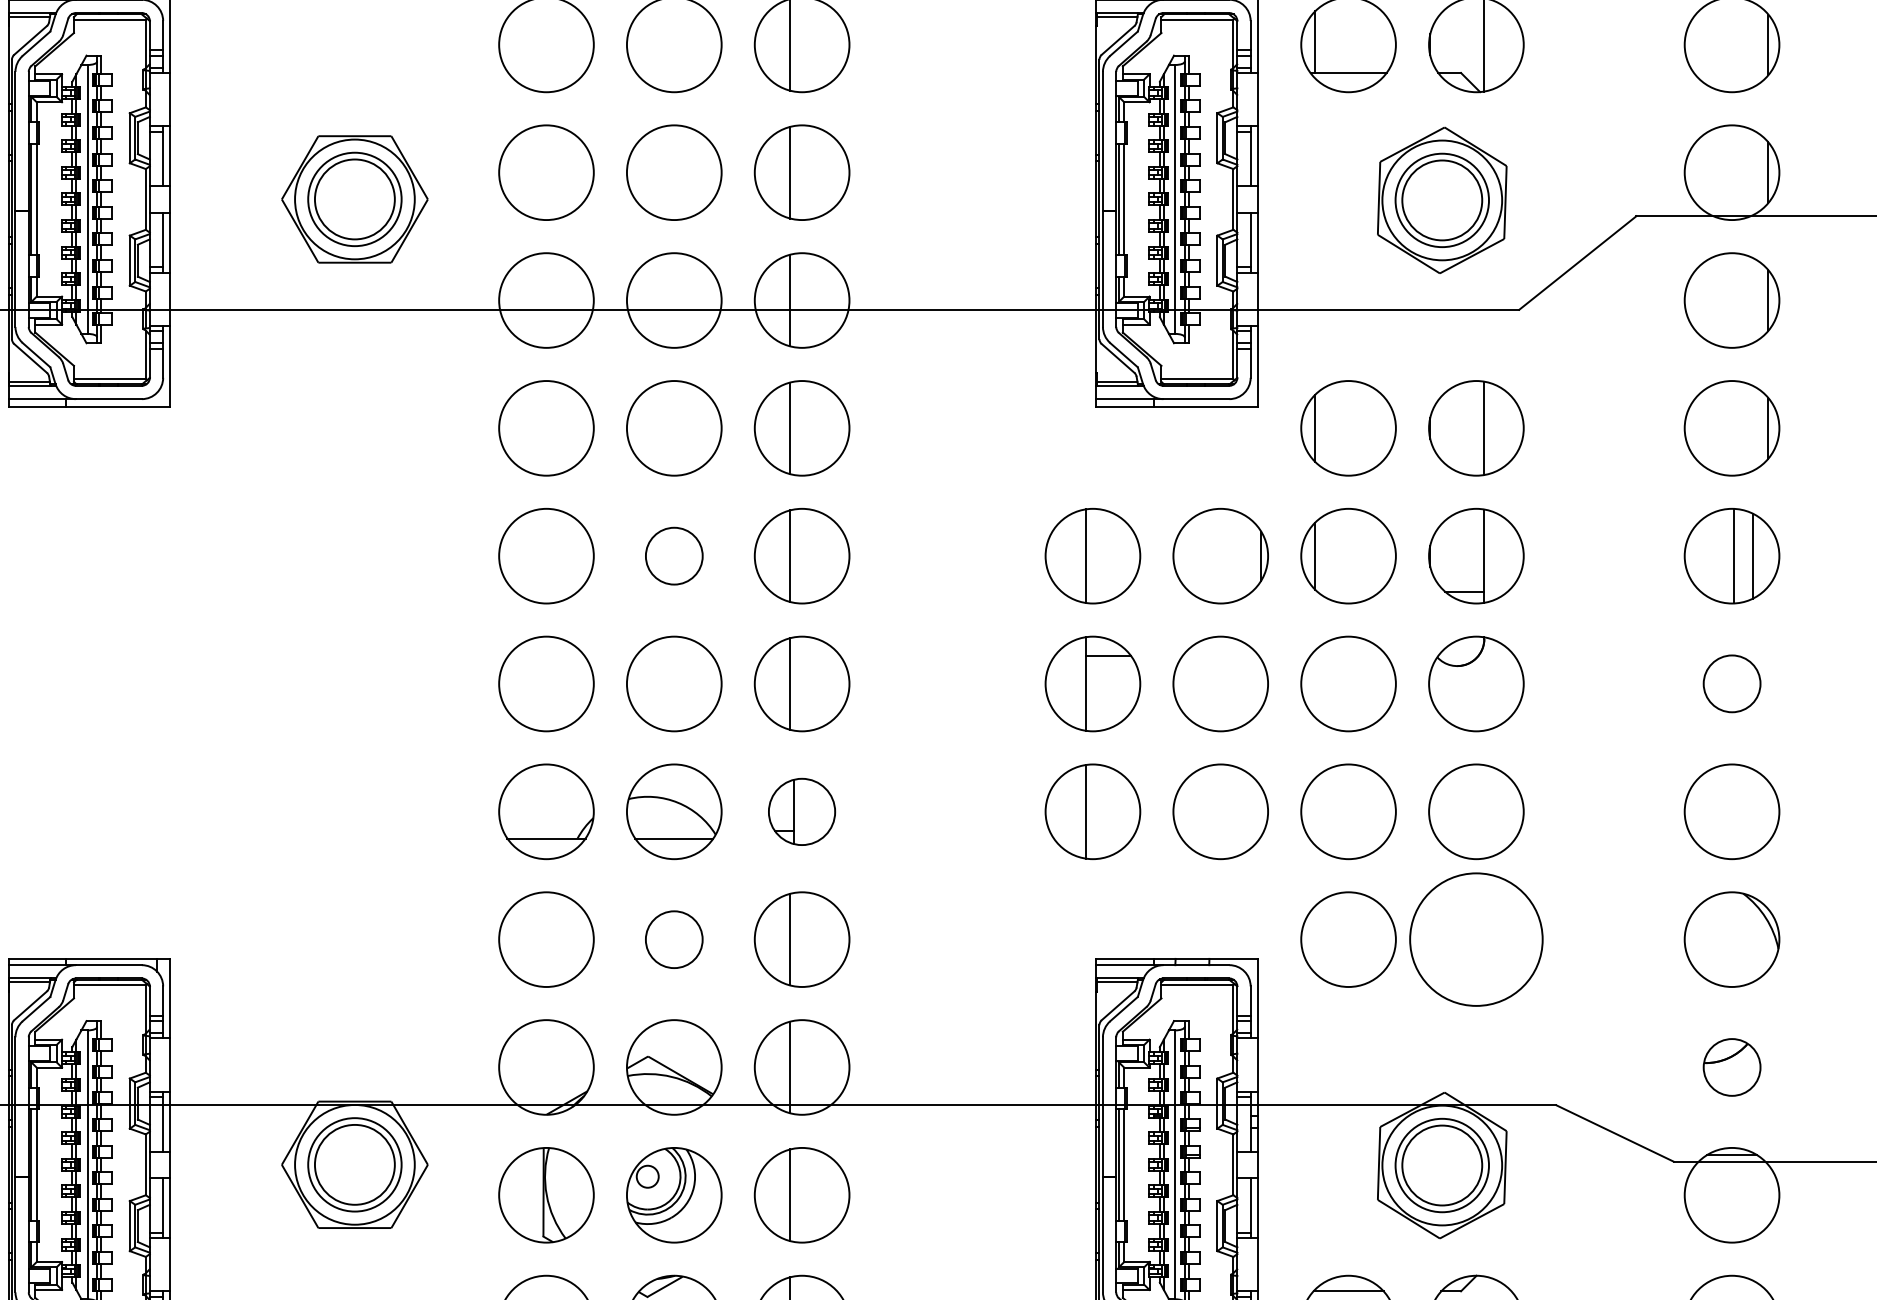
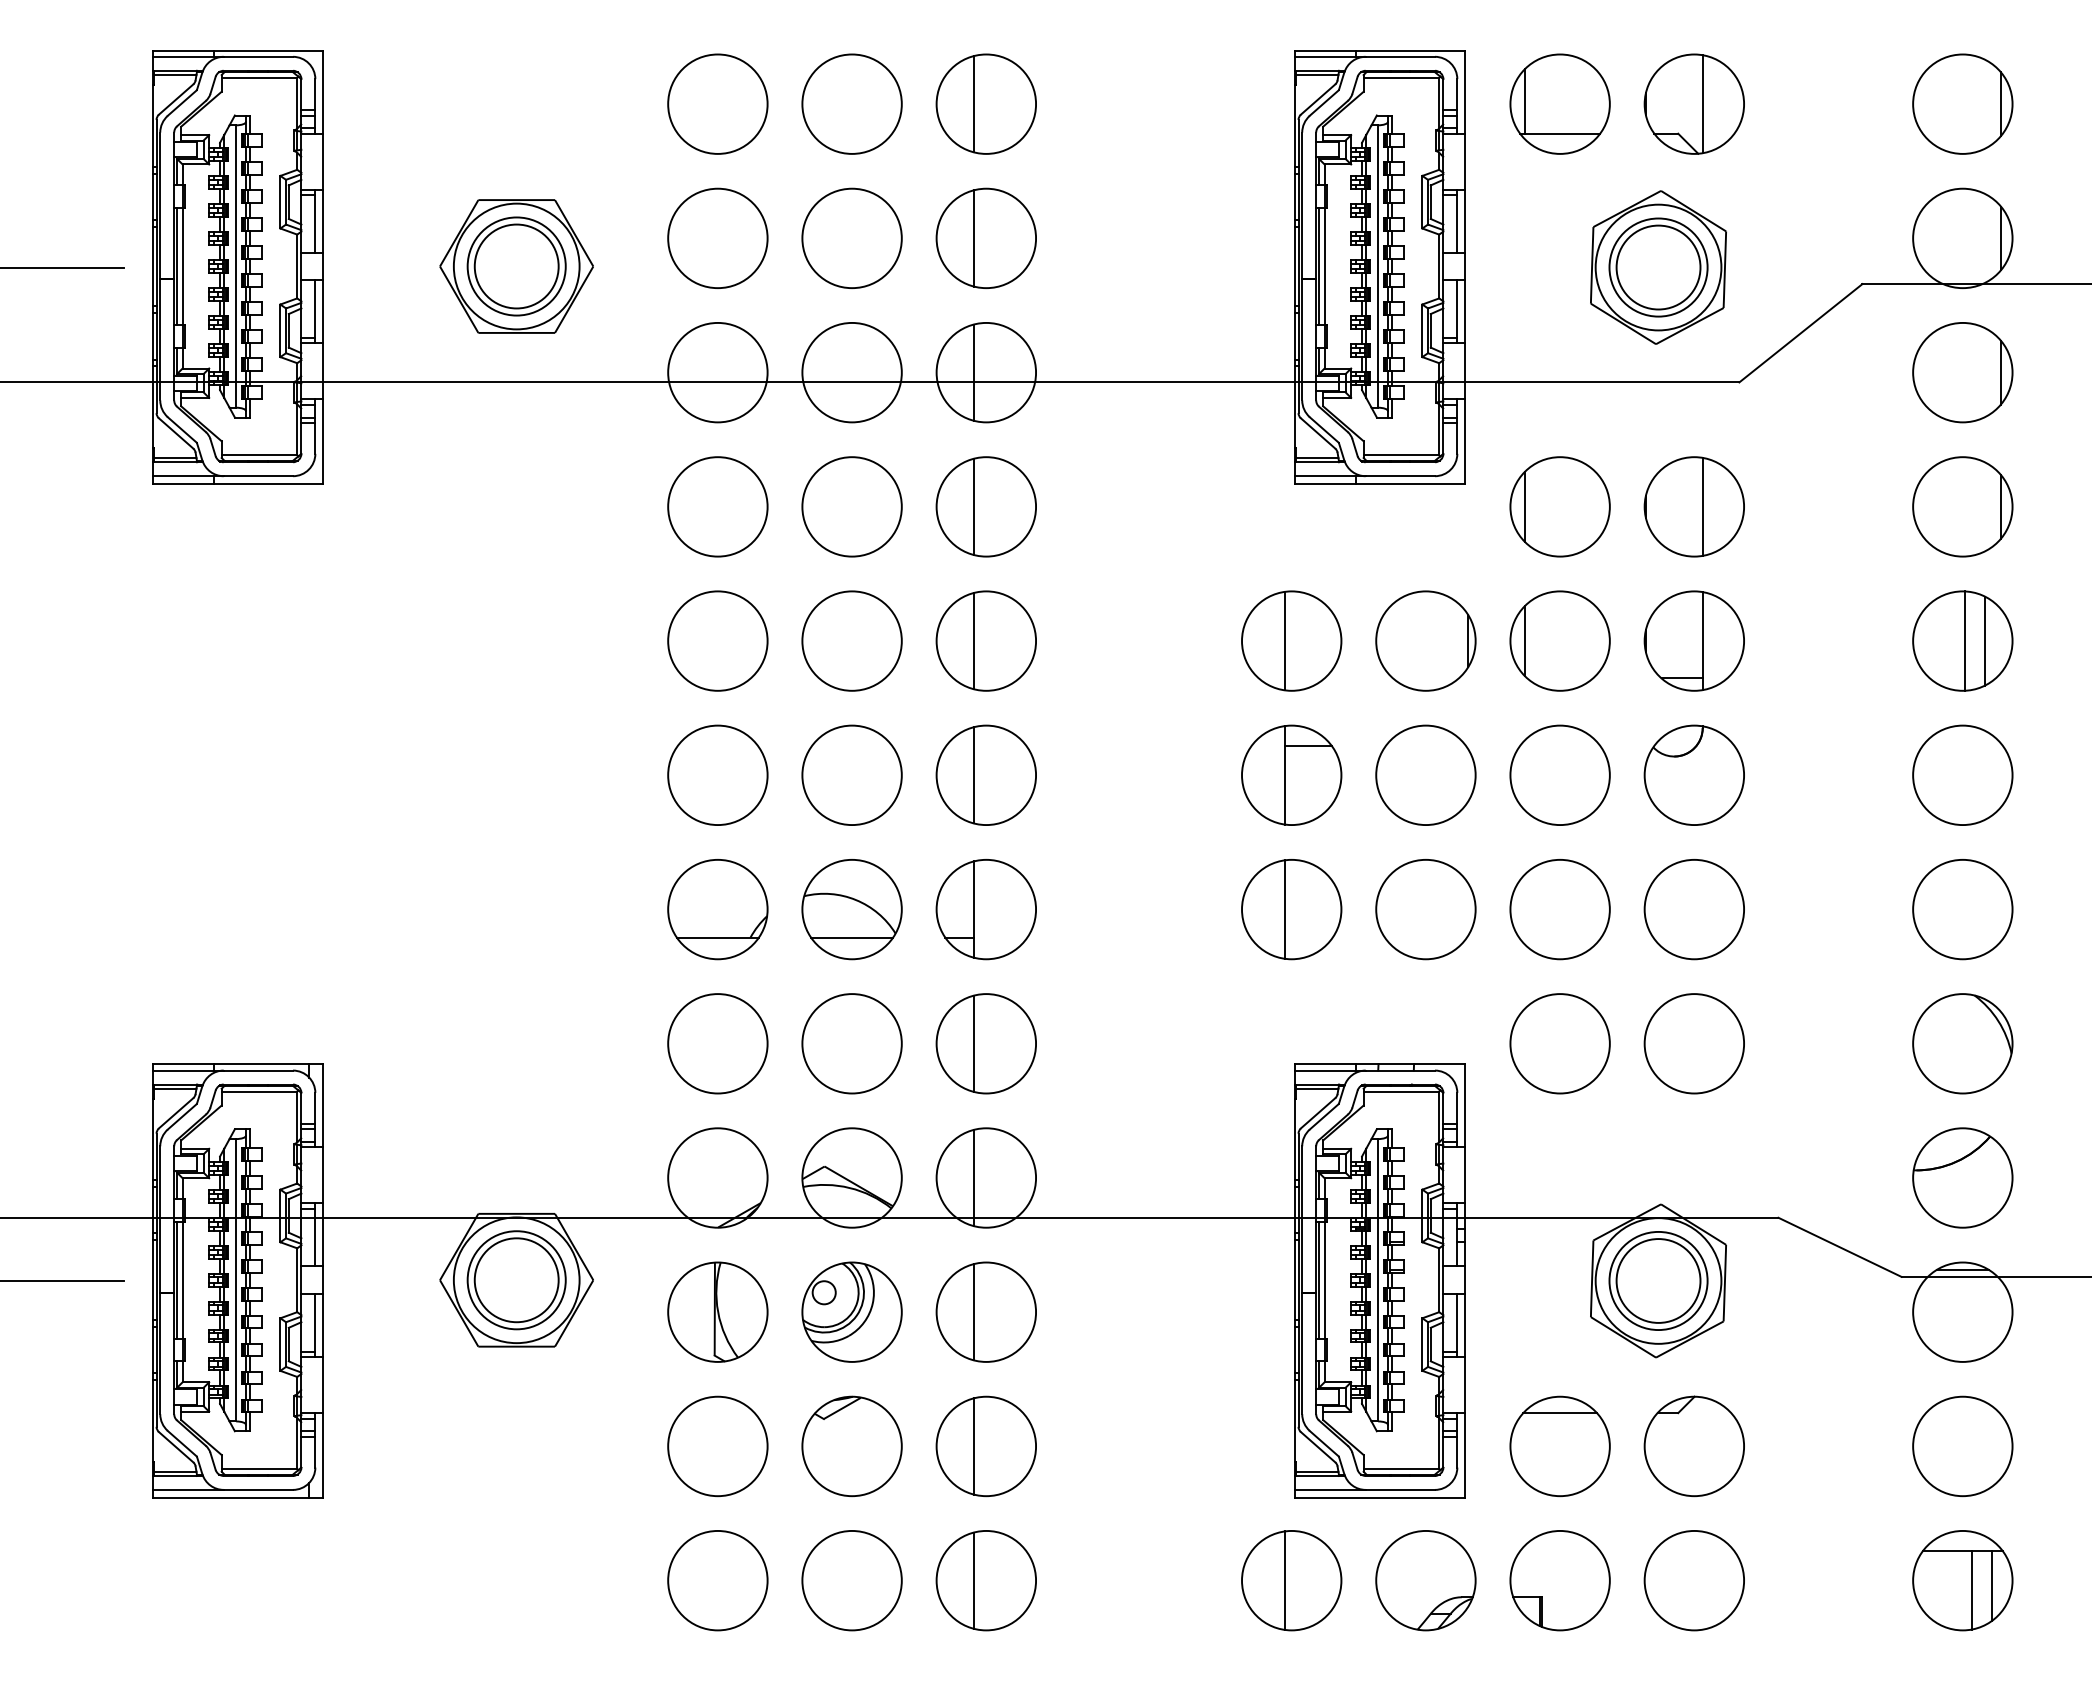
circle: (673, 555) -> (851, 640), size x1.67
circle: (1731, 683) -> (1962, 774), size x1.67
part: (801, 811) -> (985, 909), size x1.43
circle: (673, 939) -> (851, 1043), size x1.67
circle: (1476, 939) -> (1694, 1043), size x0.71
part: (1731, 1066) -> (1962, 1177), size x1.67

